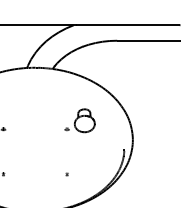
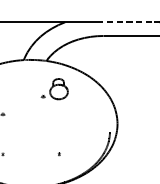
line: (141, 25) -> (125, 22), solid -> dashed
part: (79, 120) -> (54, 88), moved

